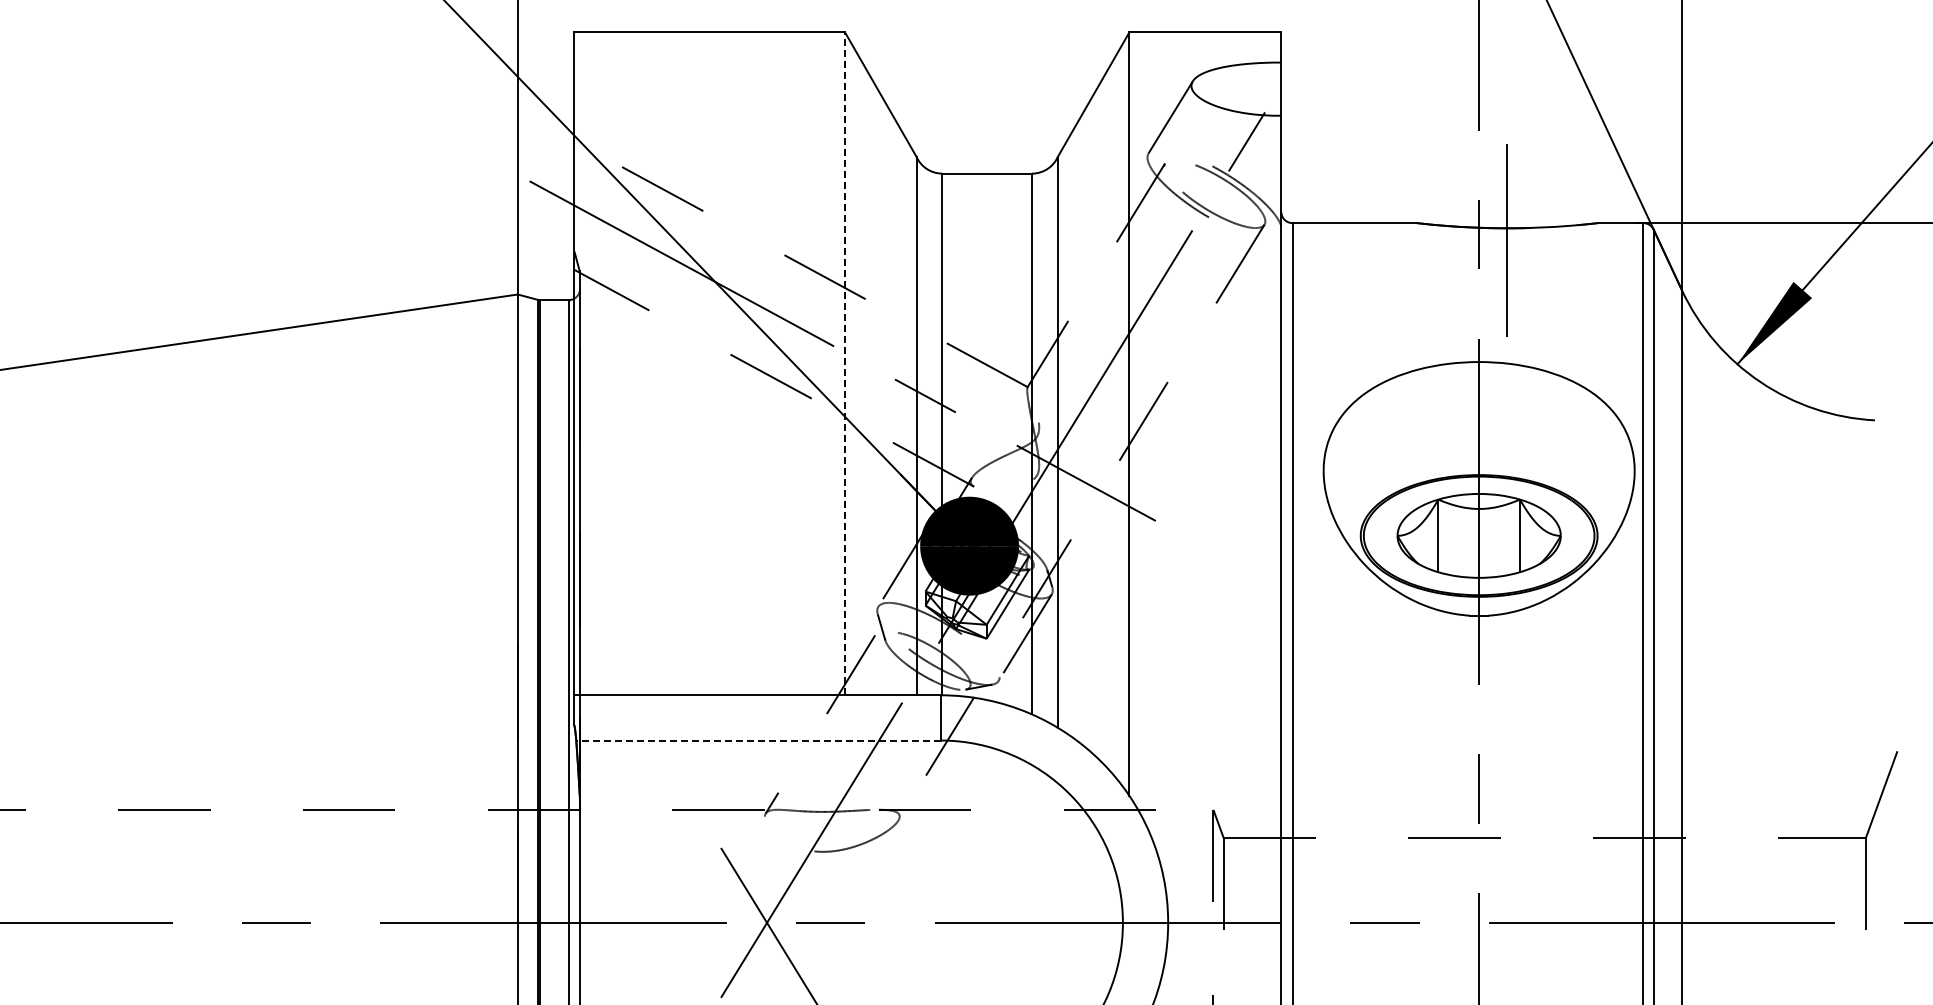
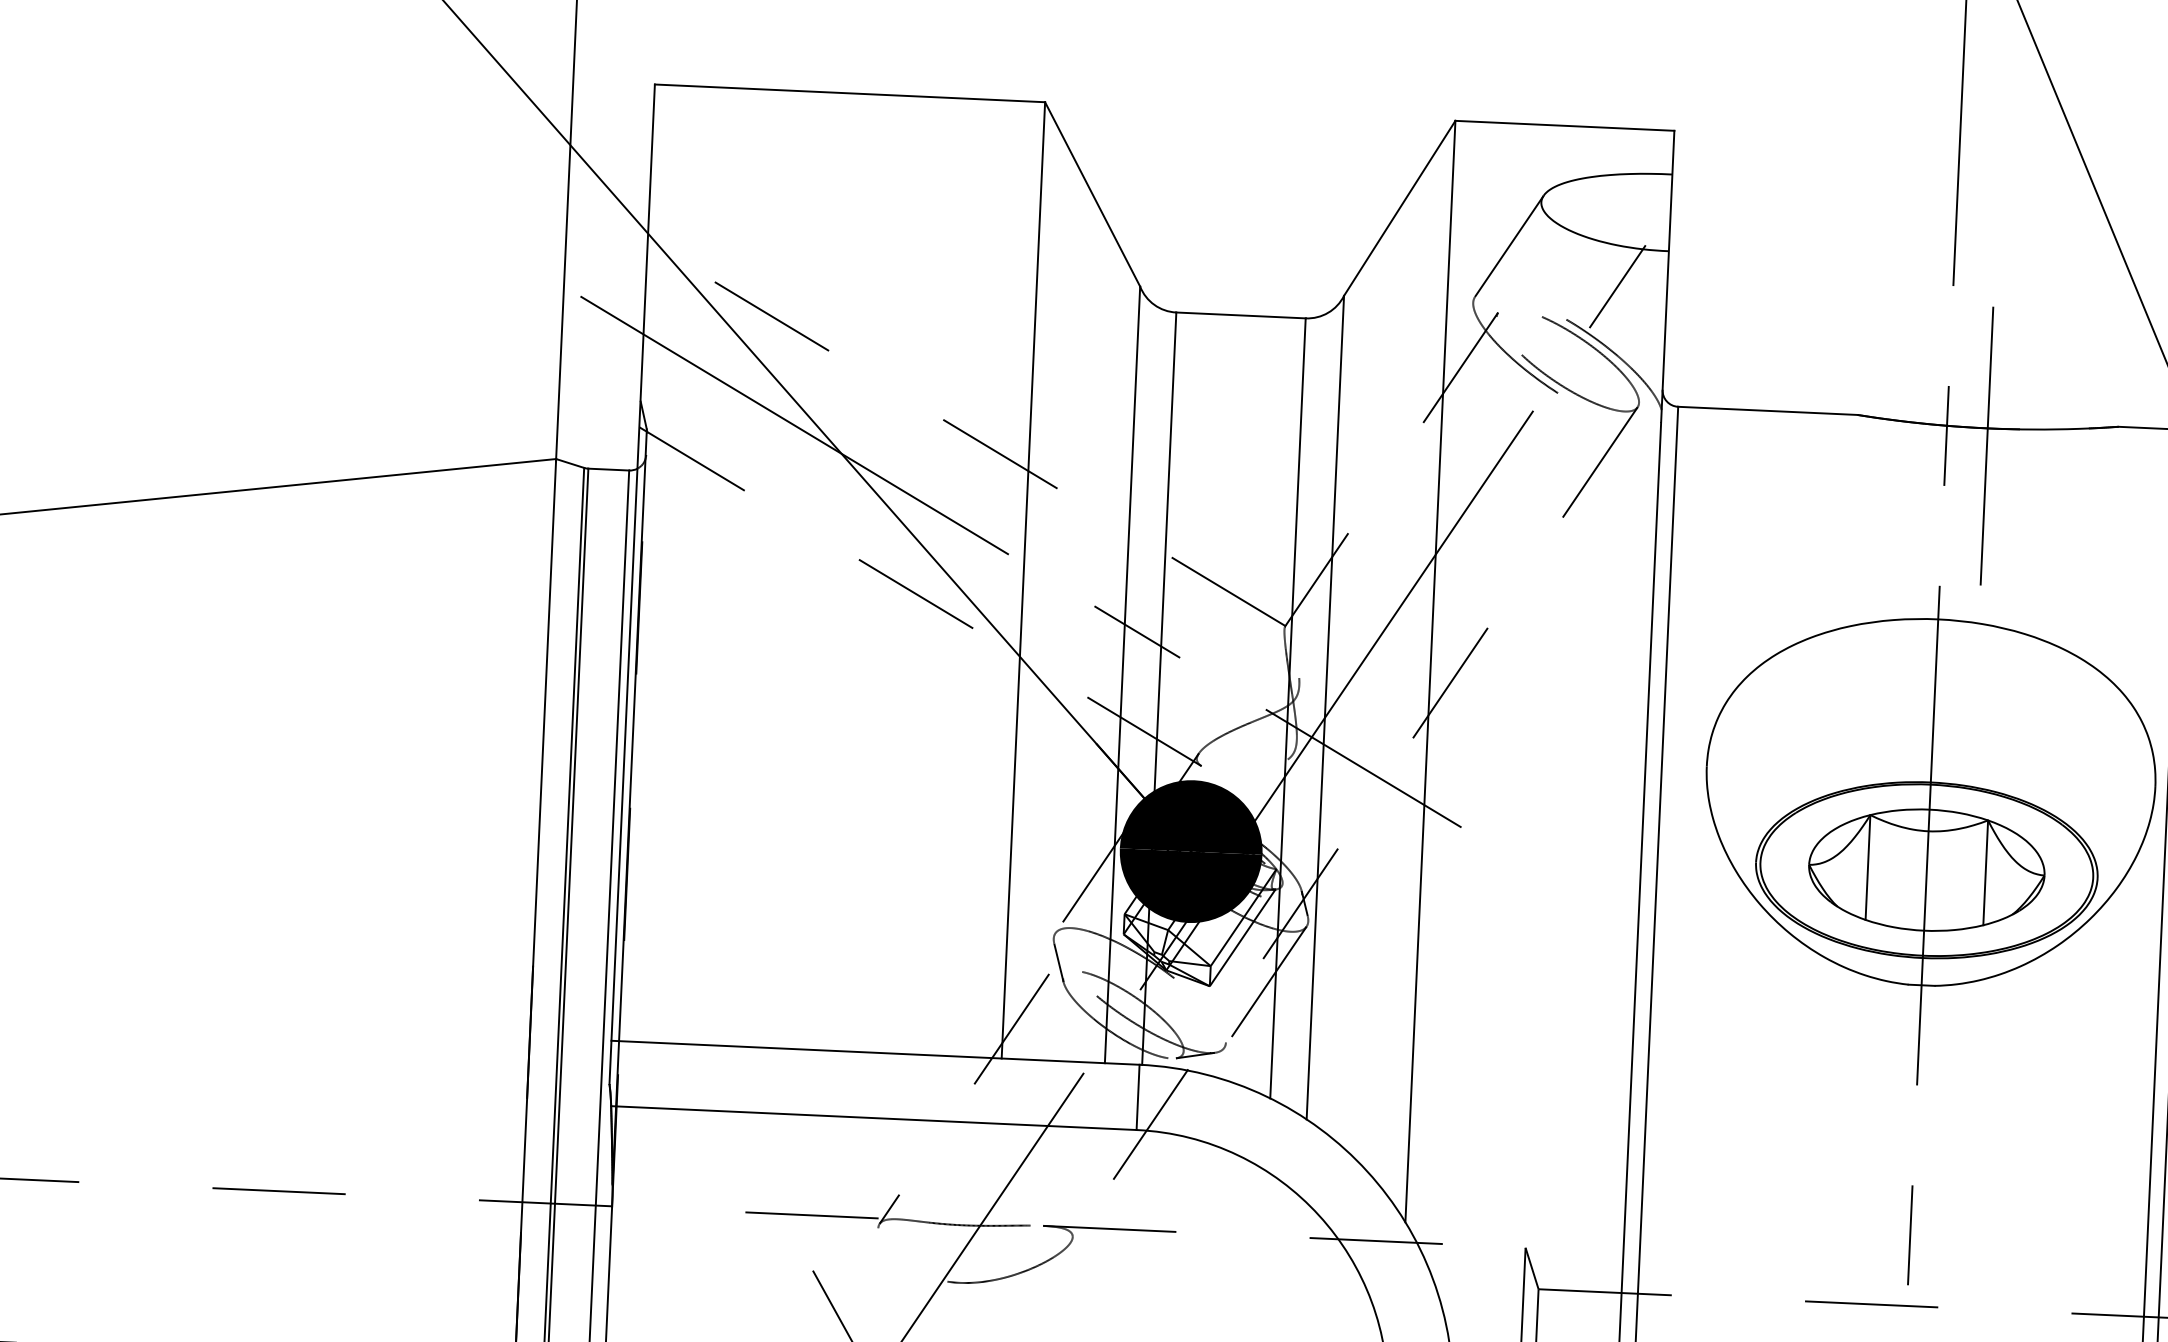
line: (844, 363) -> (1022, 579), dashed -> solid
line: (757, 740) -> (872, 1117), dashed -> solid

